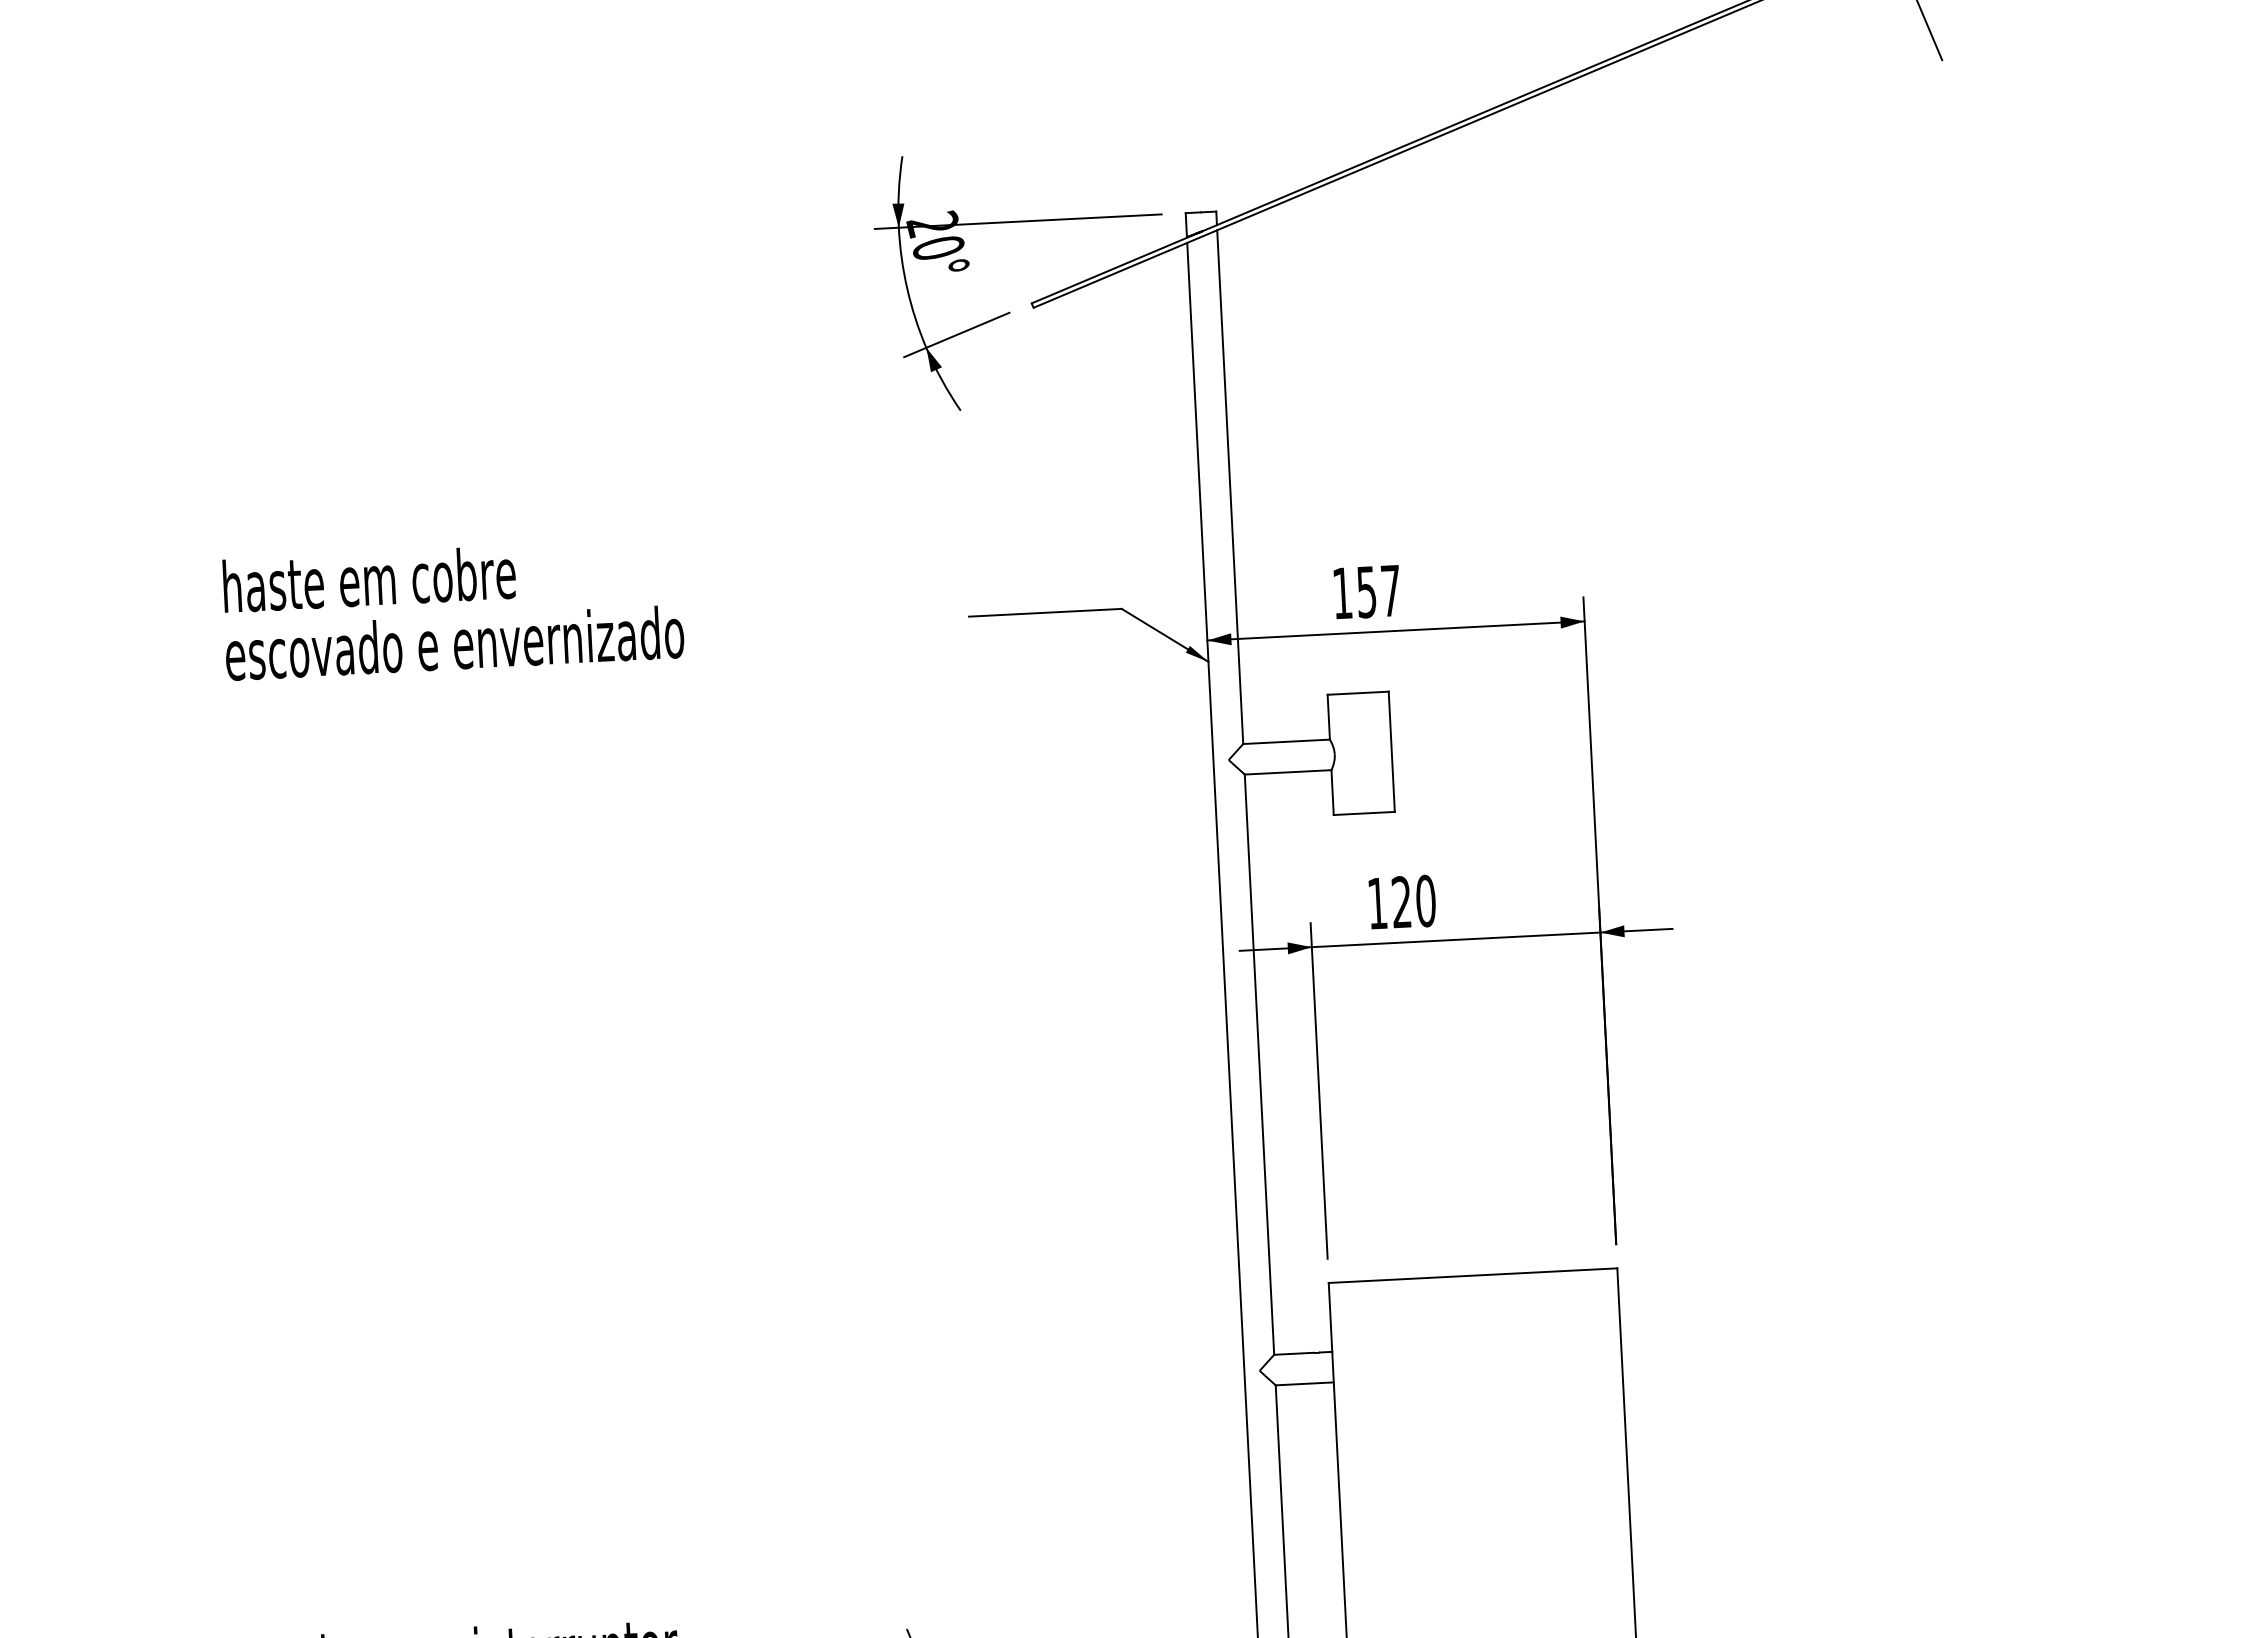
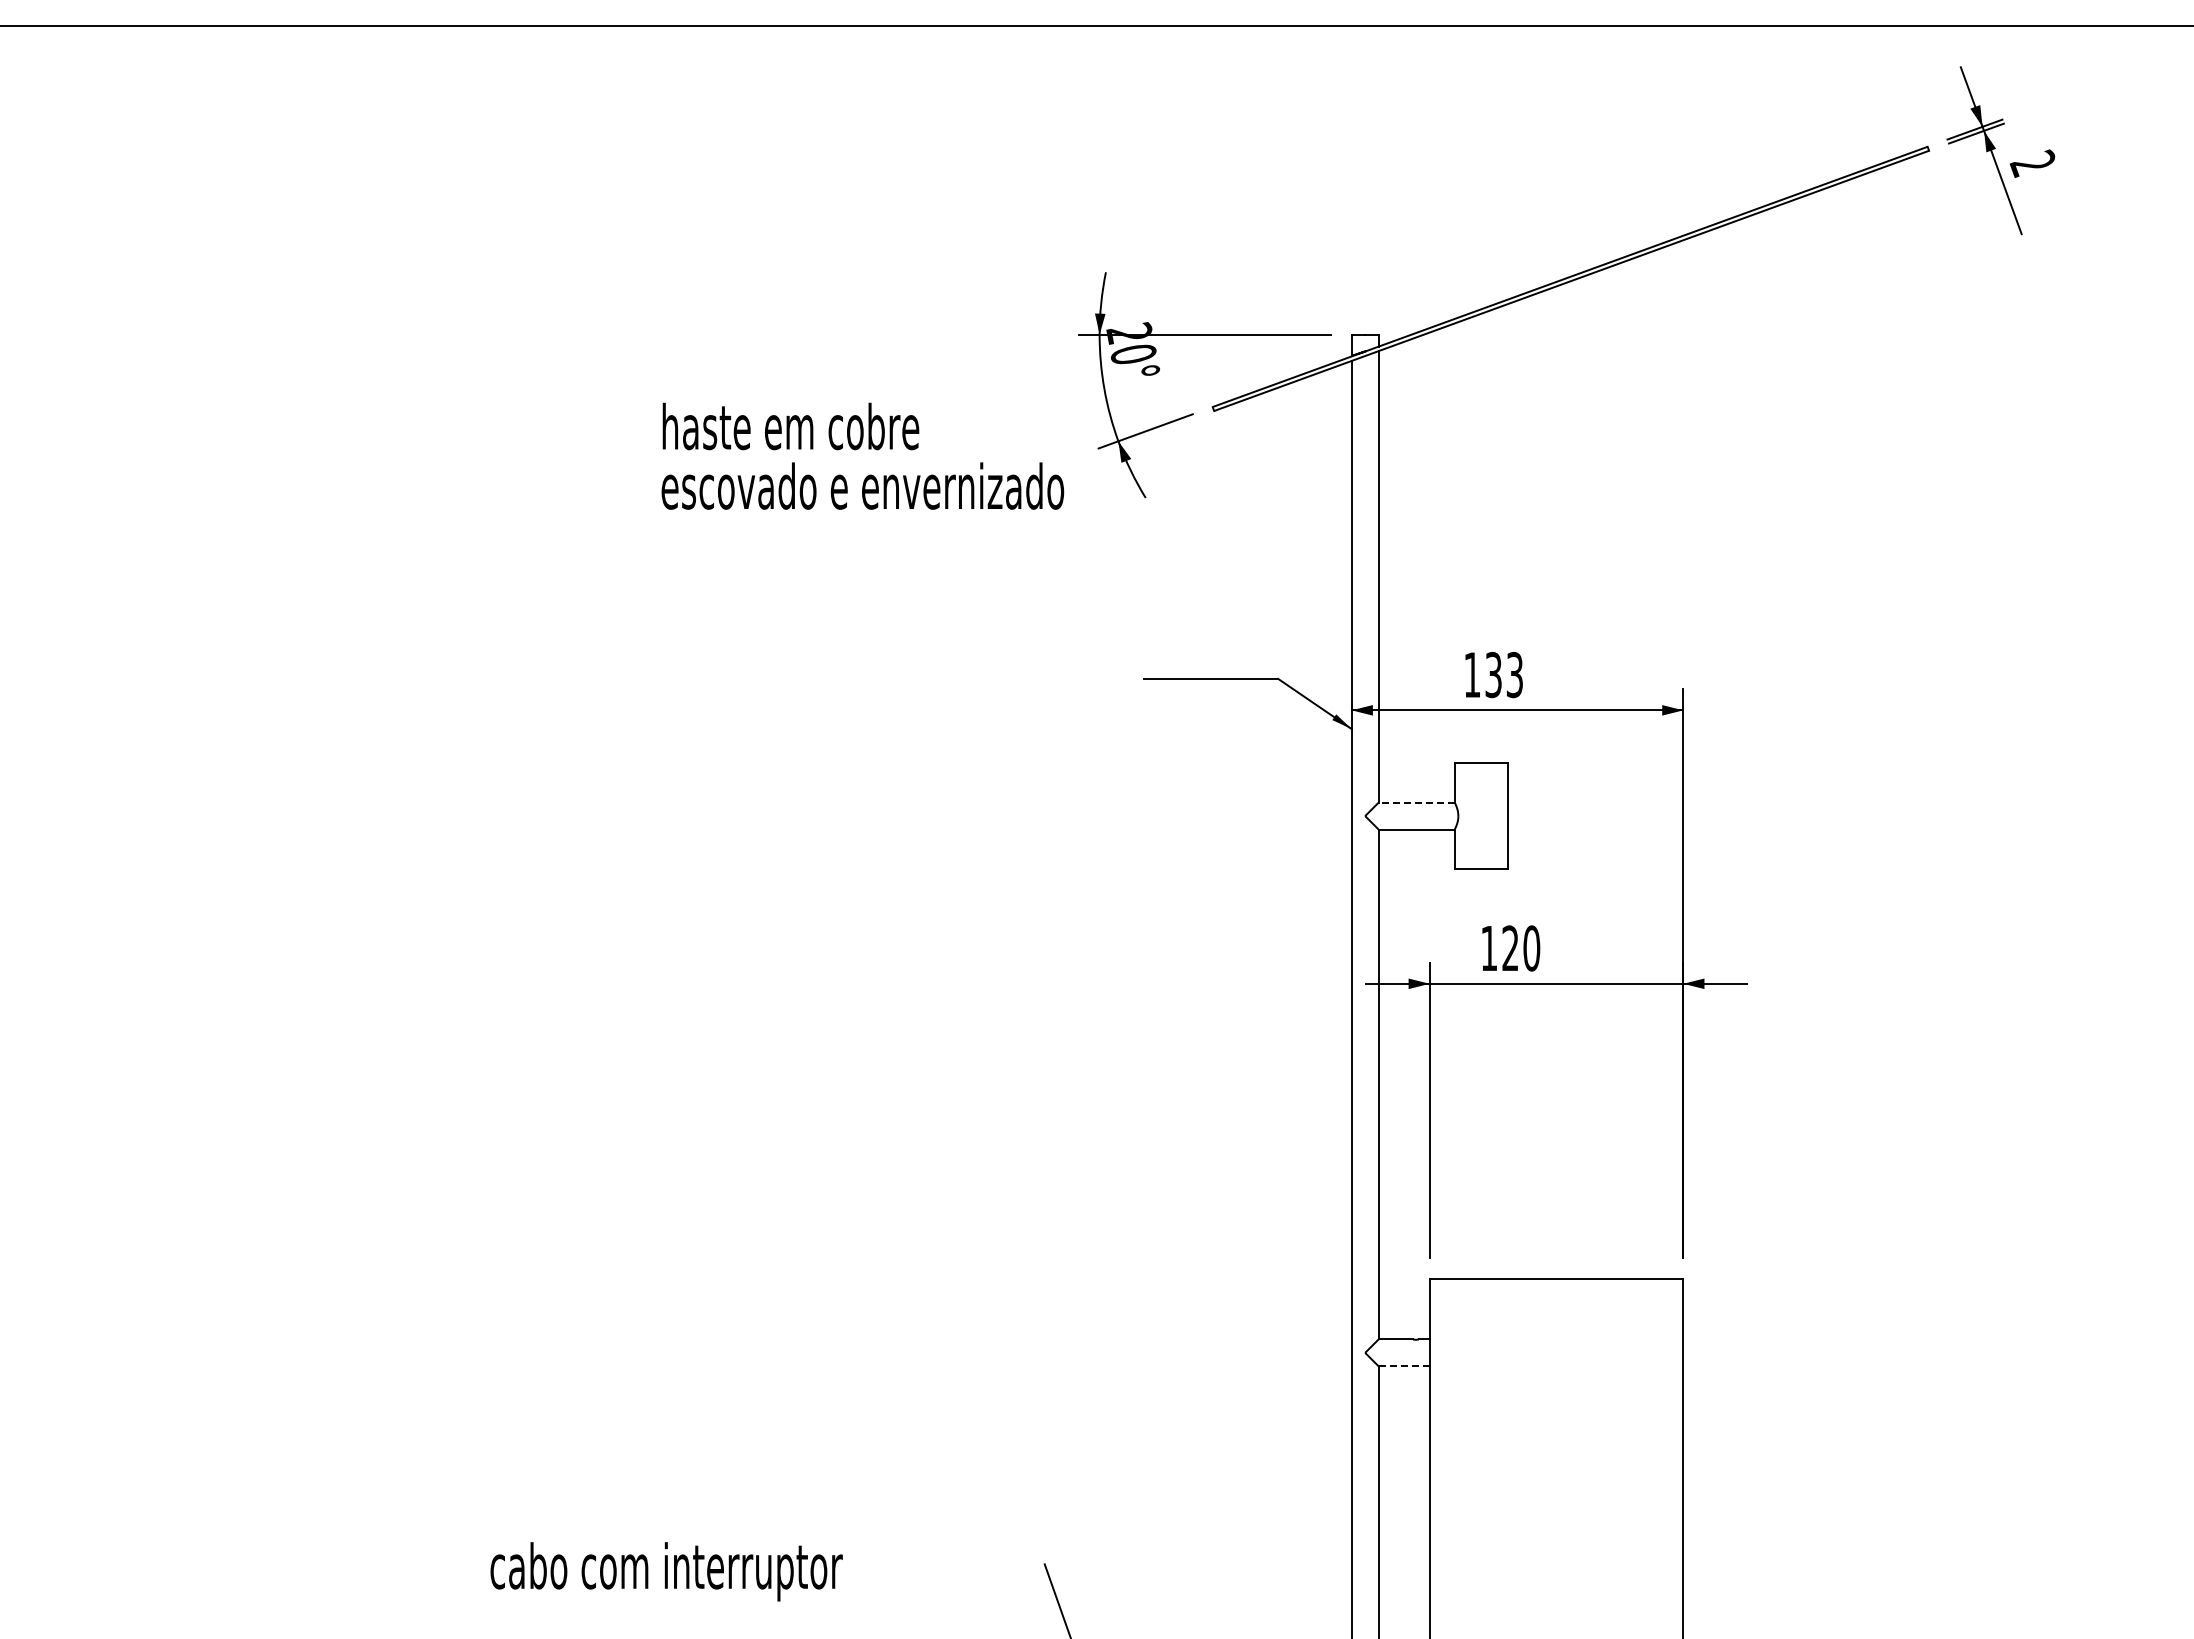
text: (1379, 590) -> (1504, 674), 157 -> 133
text: (452, 608) -> (862, 455), moved
line: (1286, 741) -> (1416, 802), solid -> dashed
line: (1305, 1384) -> (1404, 1366), solid -> dashed

